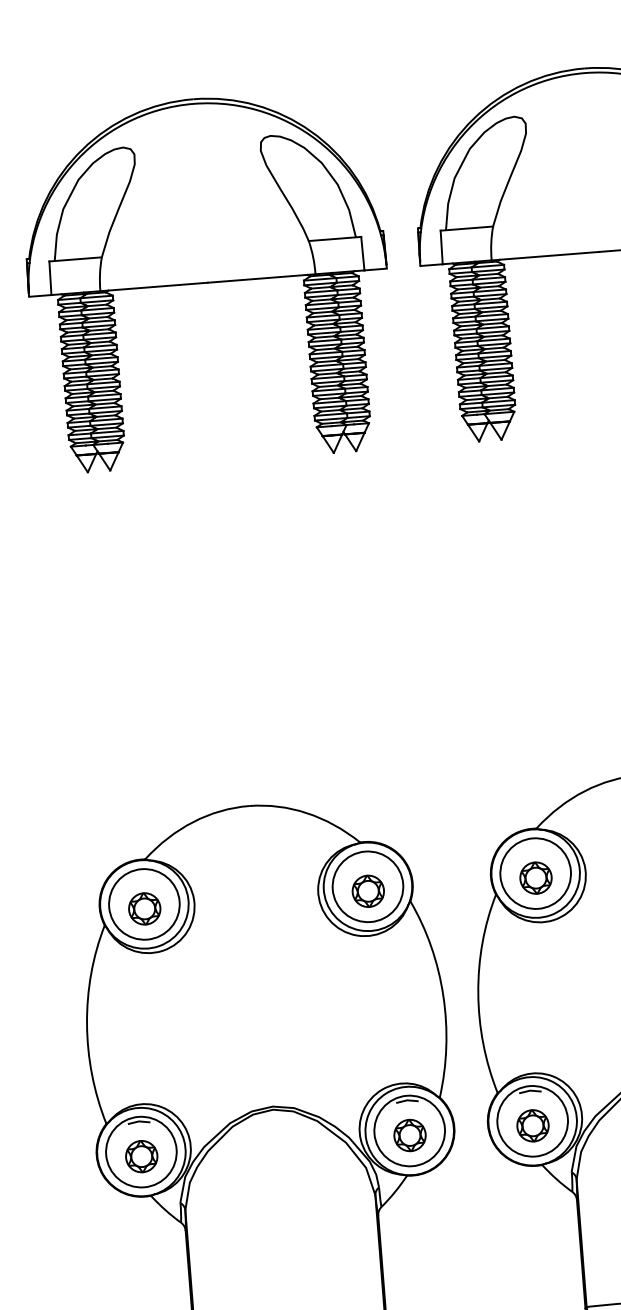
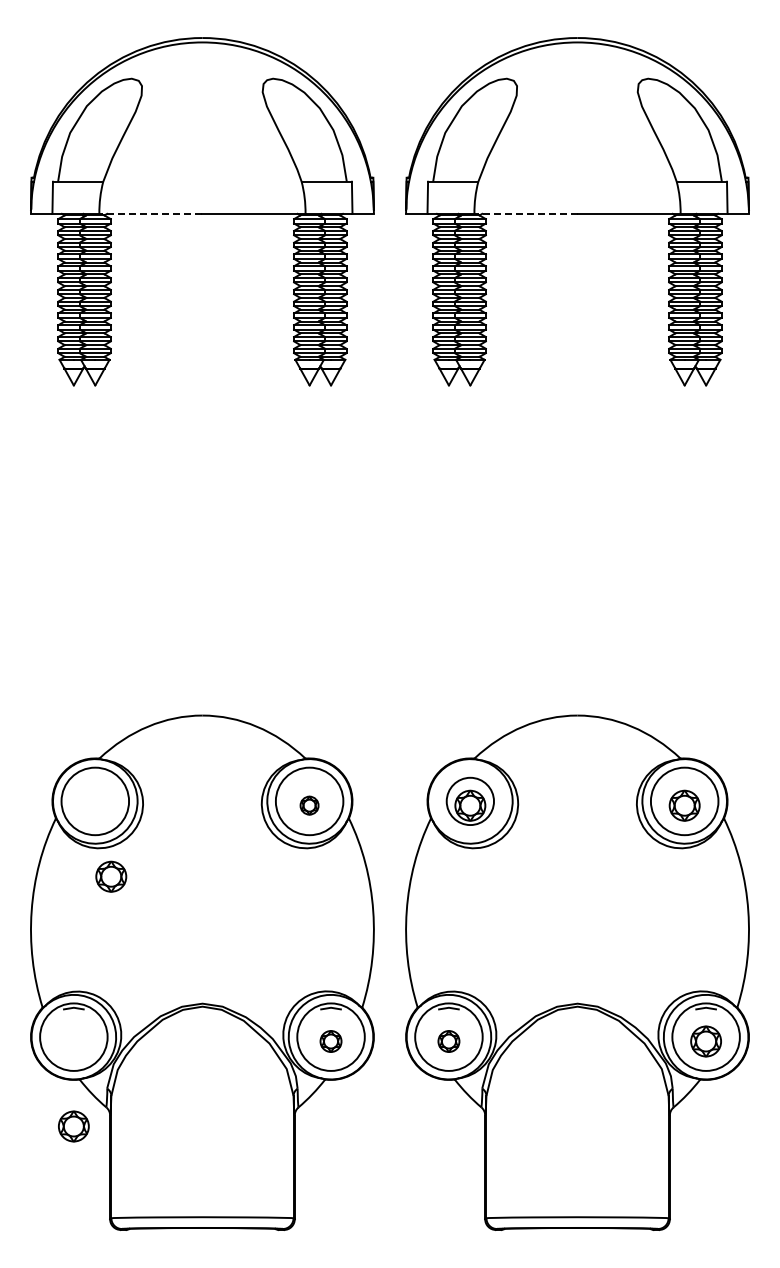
line: (544, 255) -> (525, 213), solid -> dashed
line: (153, 286) -> (150, 213), solid -> dashed
circle: (535, 873) -> (470, 801), size x0.7
part: (368, 891) -> (309, 805), size x0.6
part: (144, 908) -> (111, 876), moved
part: (532, 1125) -> (448, 1041), size x0.7
part: (409, 1135) -> (330, 1041), size x0.7
part: (141, 1156) -> (73, 1126), moved

